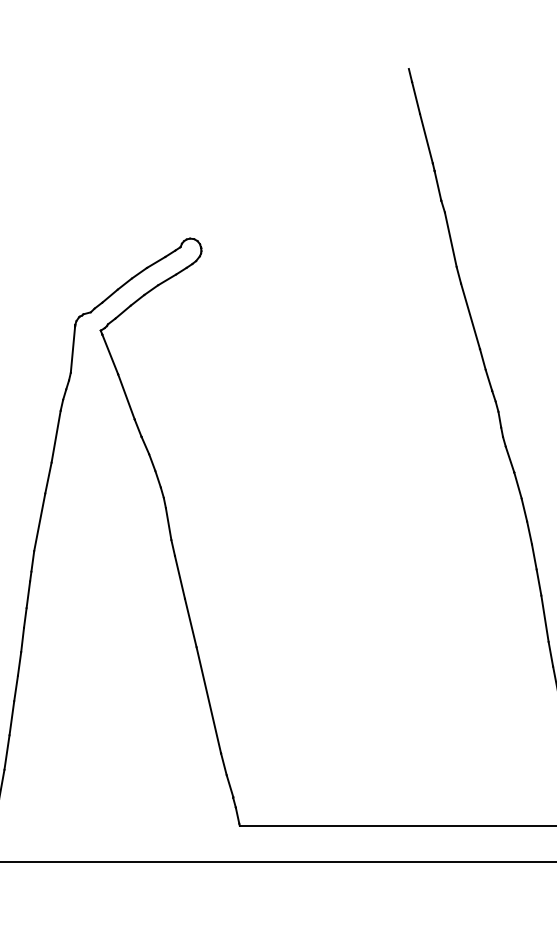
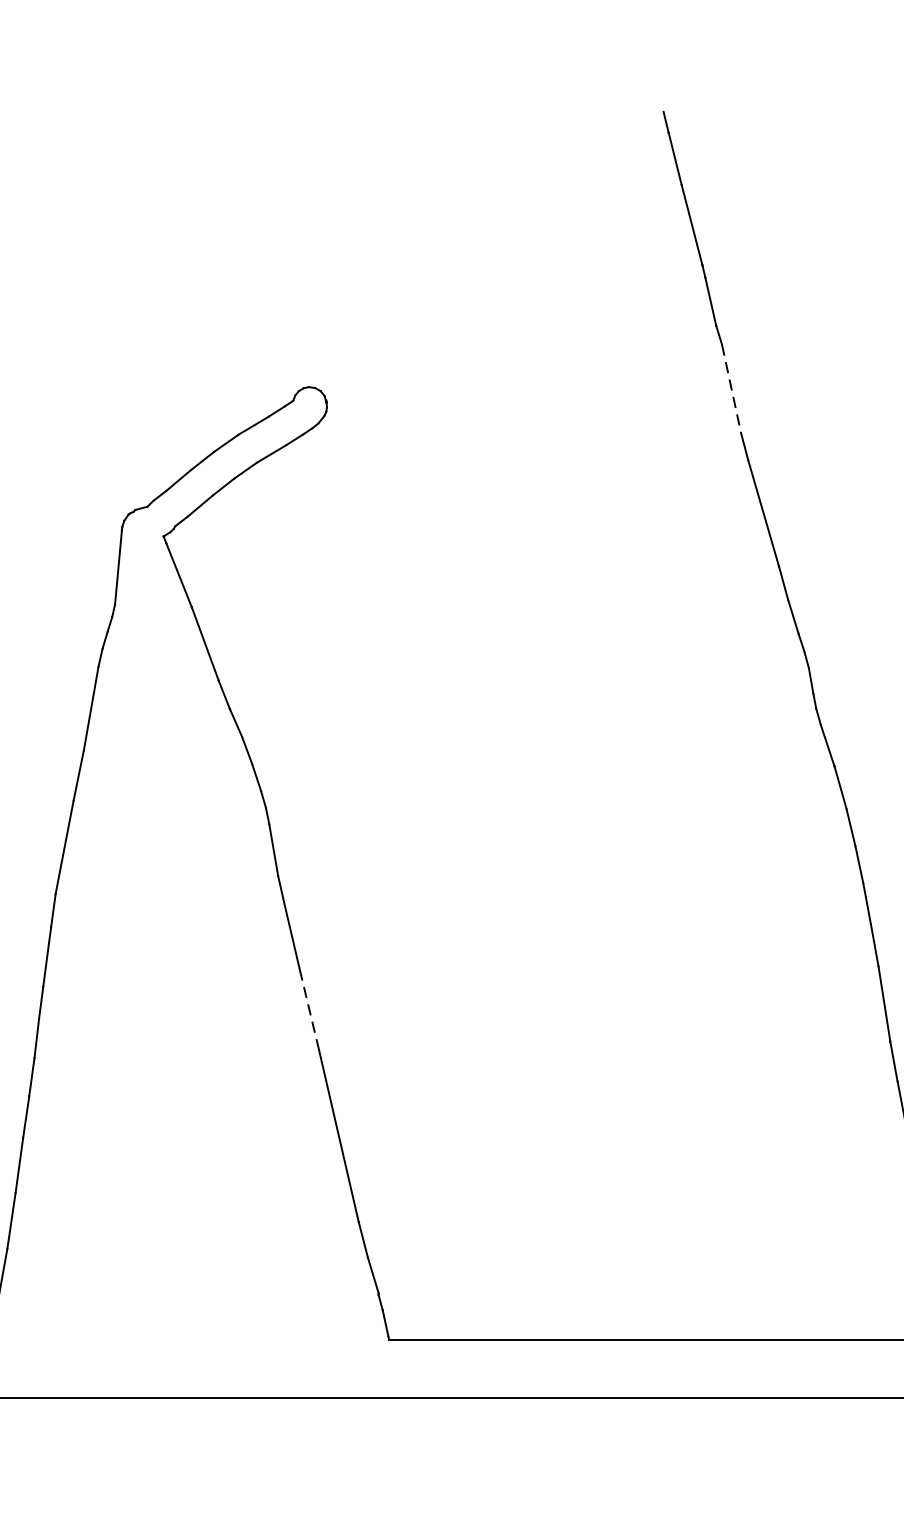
line: (450, 239) -> (731, 388), solid -> dashed
line: (190, 623) -> (309, 1011), solid -> dashed

